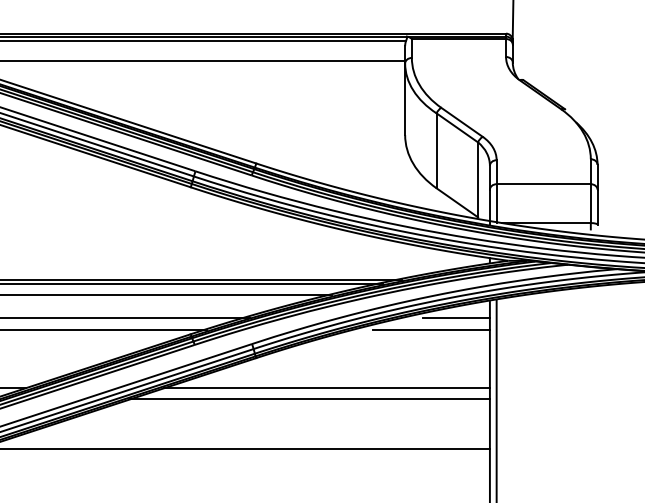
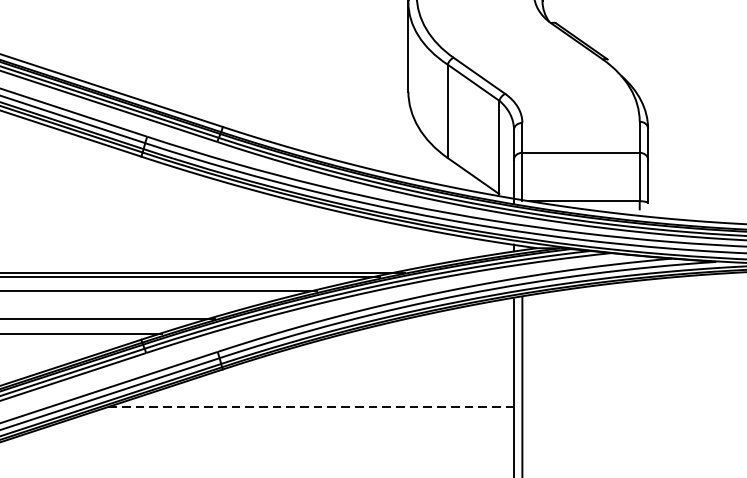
line: (456, 317) -> (472, 318), removed
line: (431, 329) -> (441, 333), removed
line: (327, 388) -> (311, 407), solid -> dashed
line: (309, 399) -> (289, 421), removed

